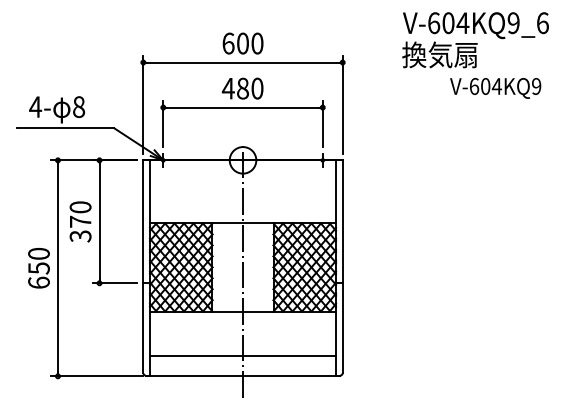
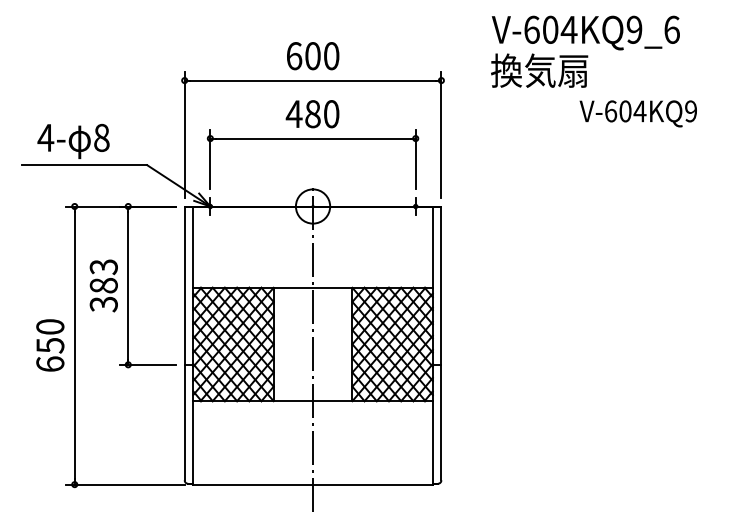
text: (475, 40) -> (585, 52), moved
text: (80, 214) -> (103, 276), 370 -> 383
line: (243, 356) -> (313, 459), removed

